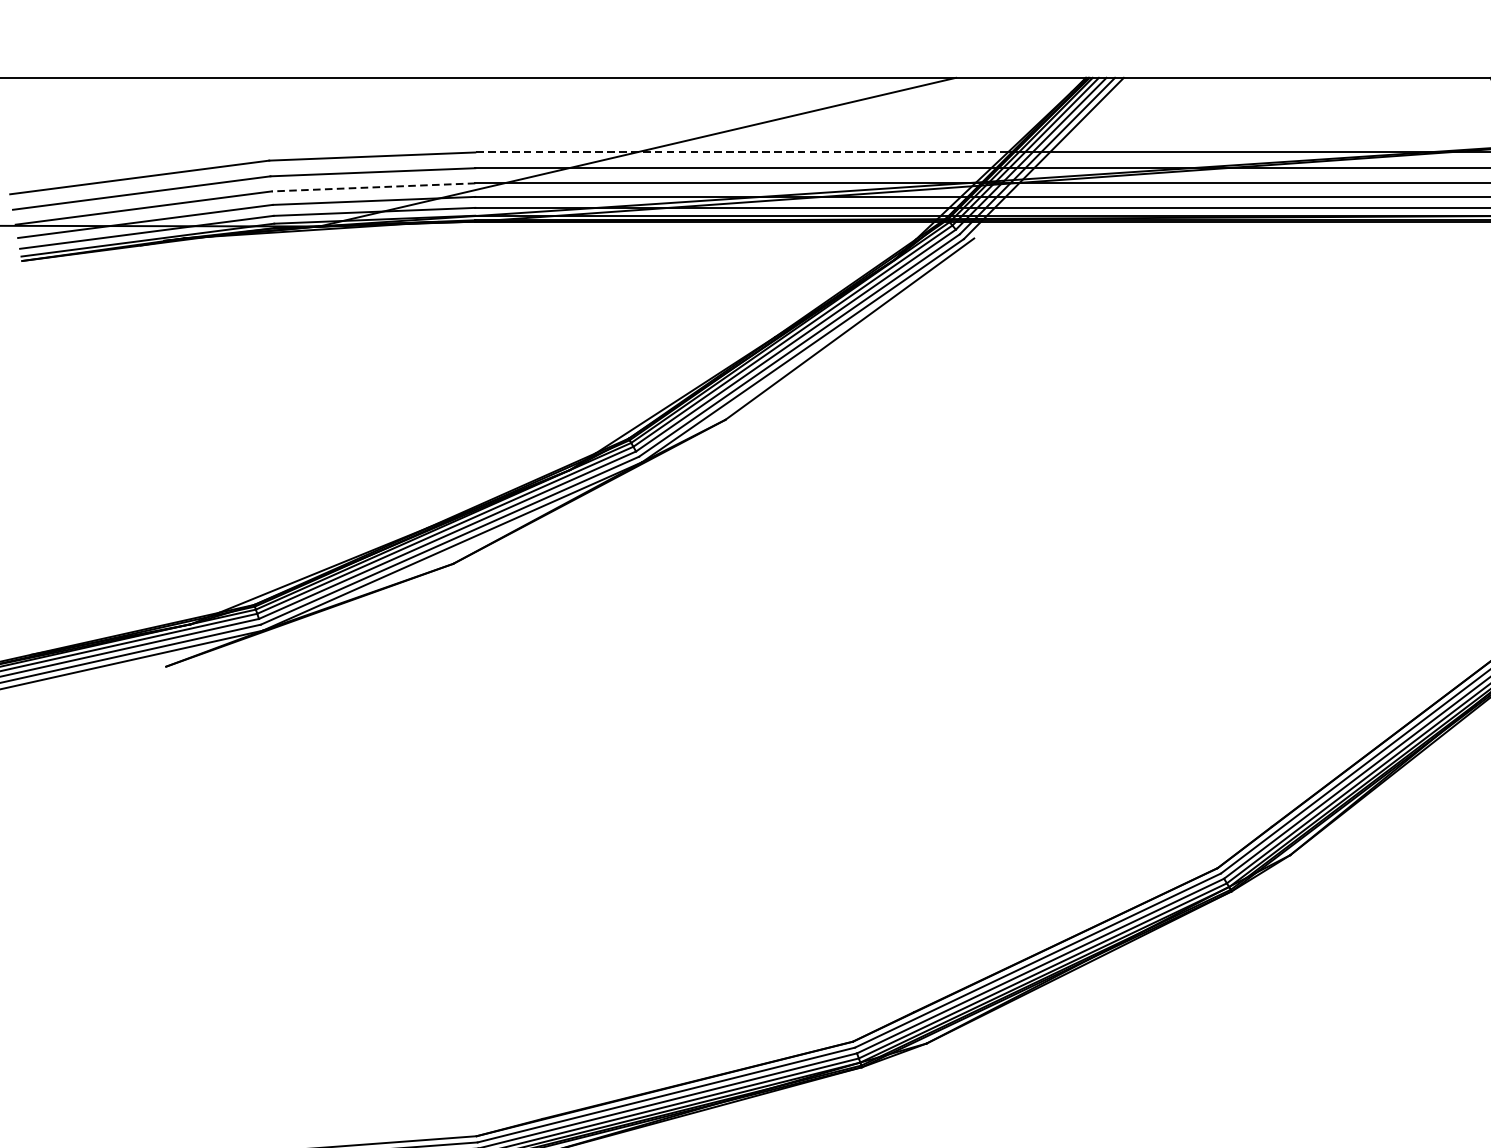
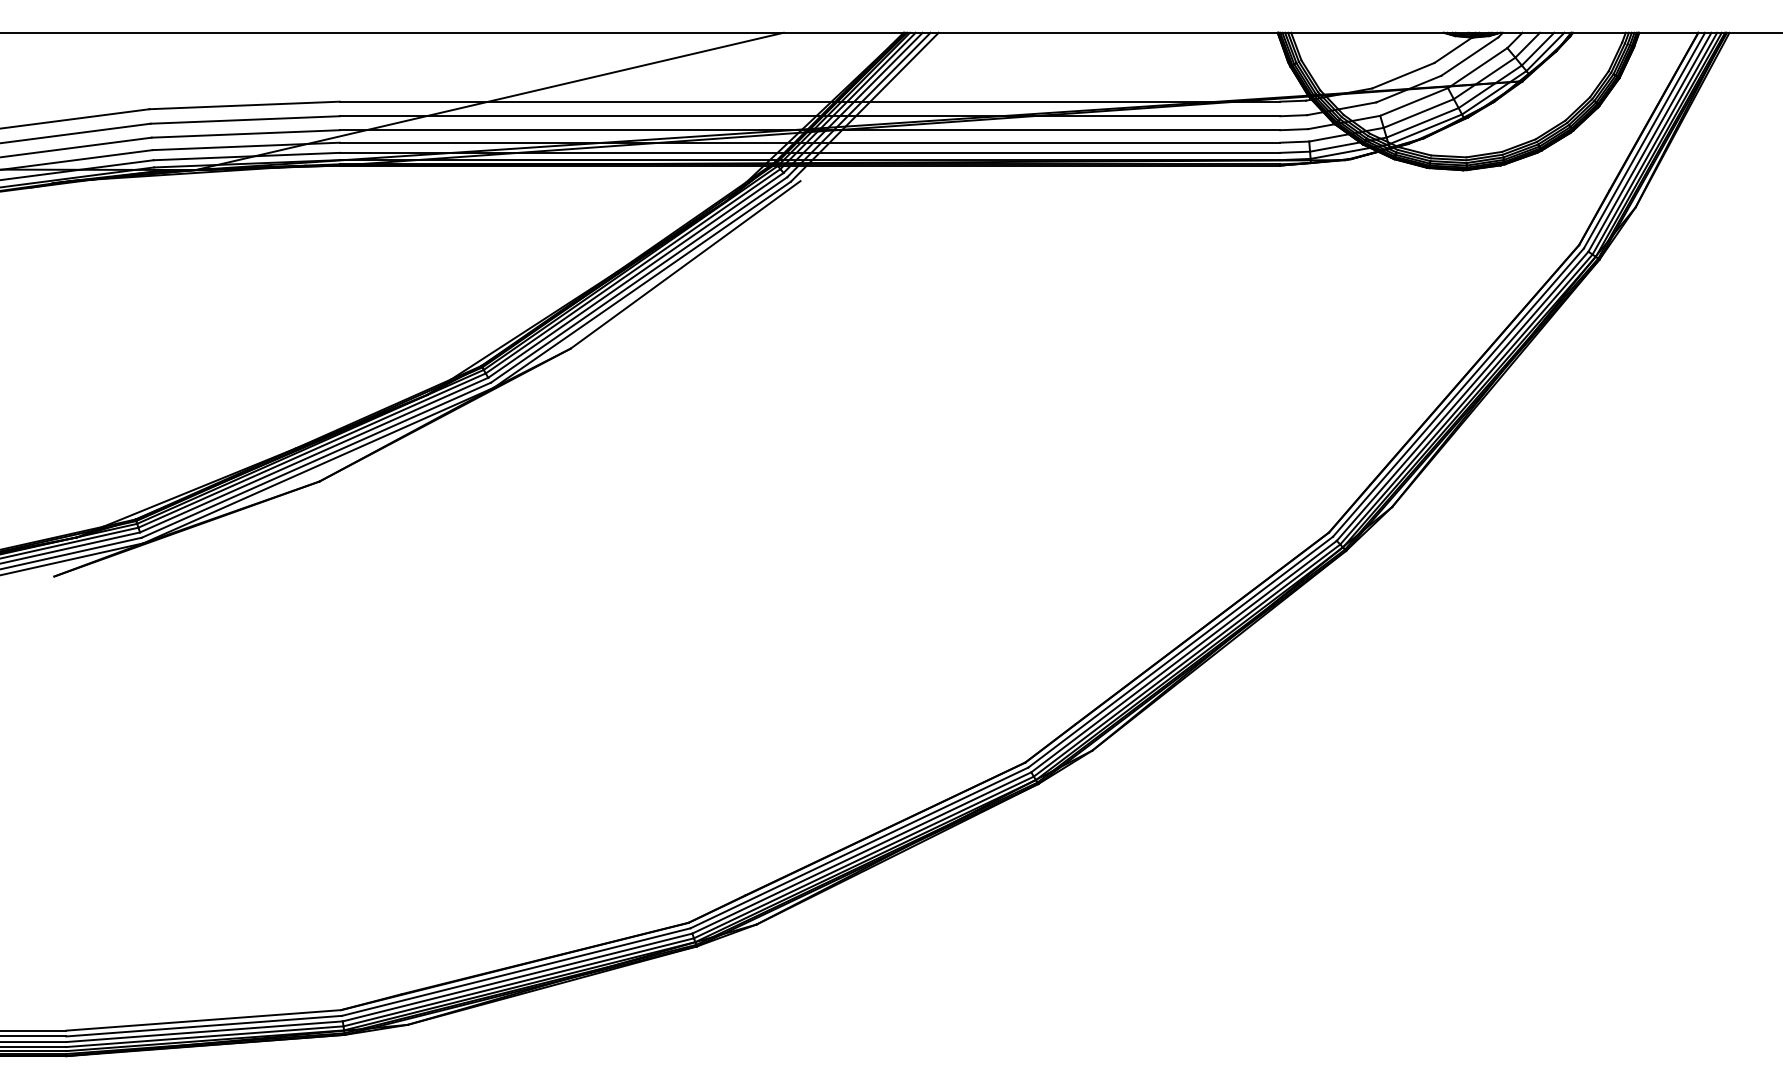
line: (741, 152) -> (585, 101), dashed -> solid
line: (373, 186) -> (245, 133), dashed -> solid

